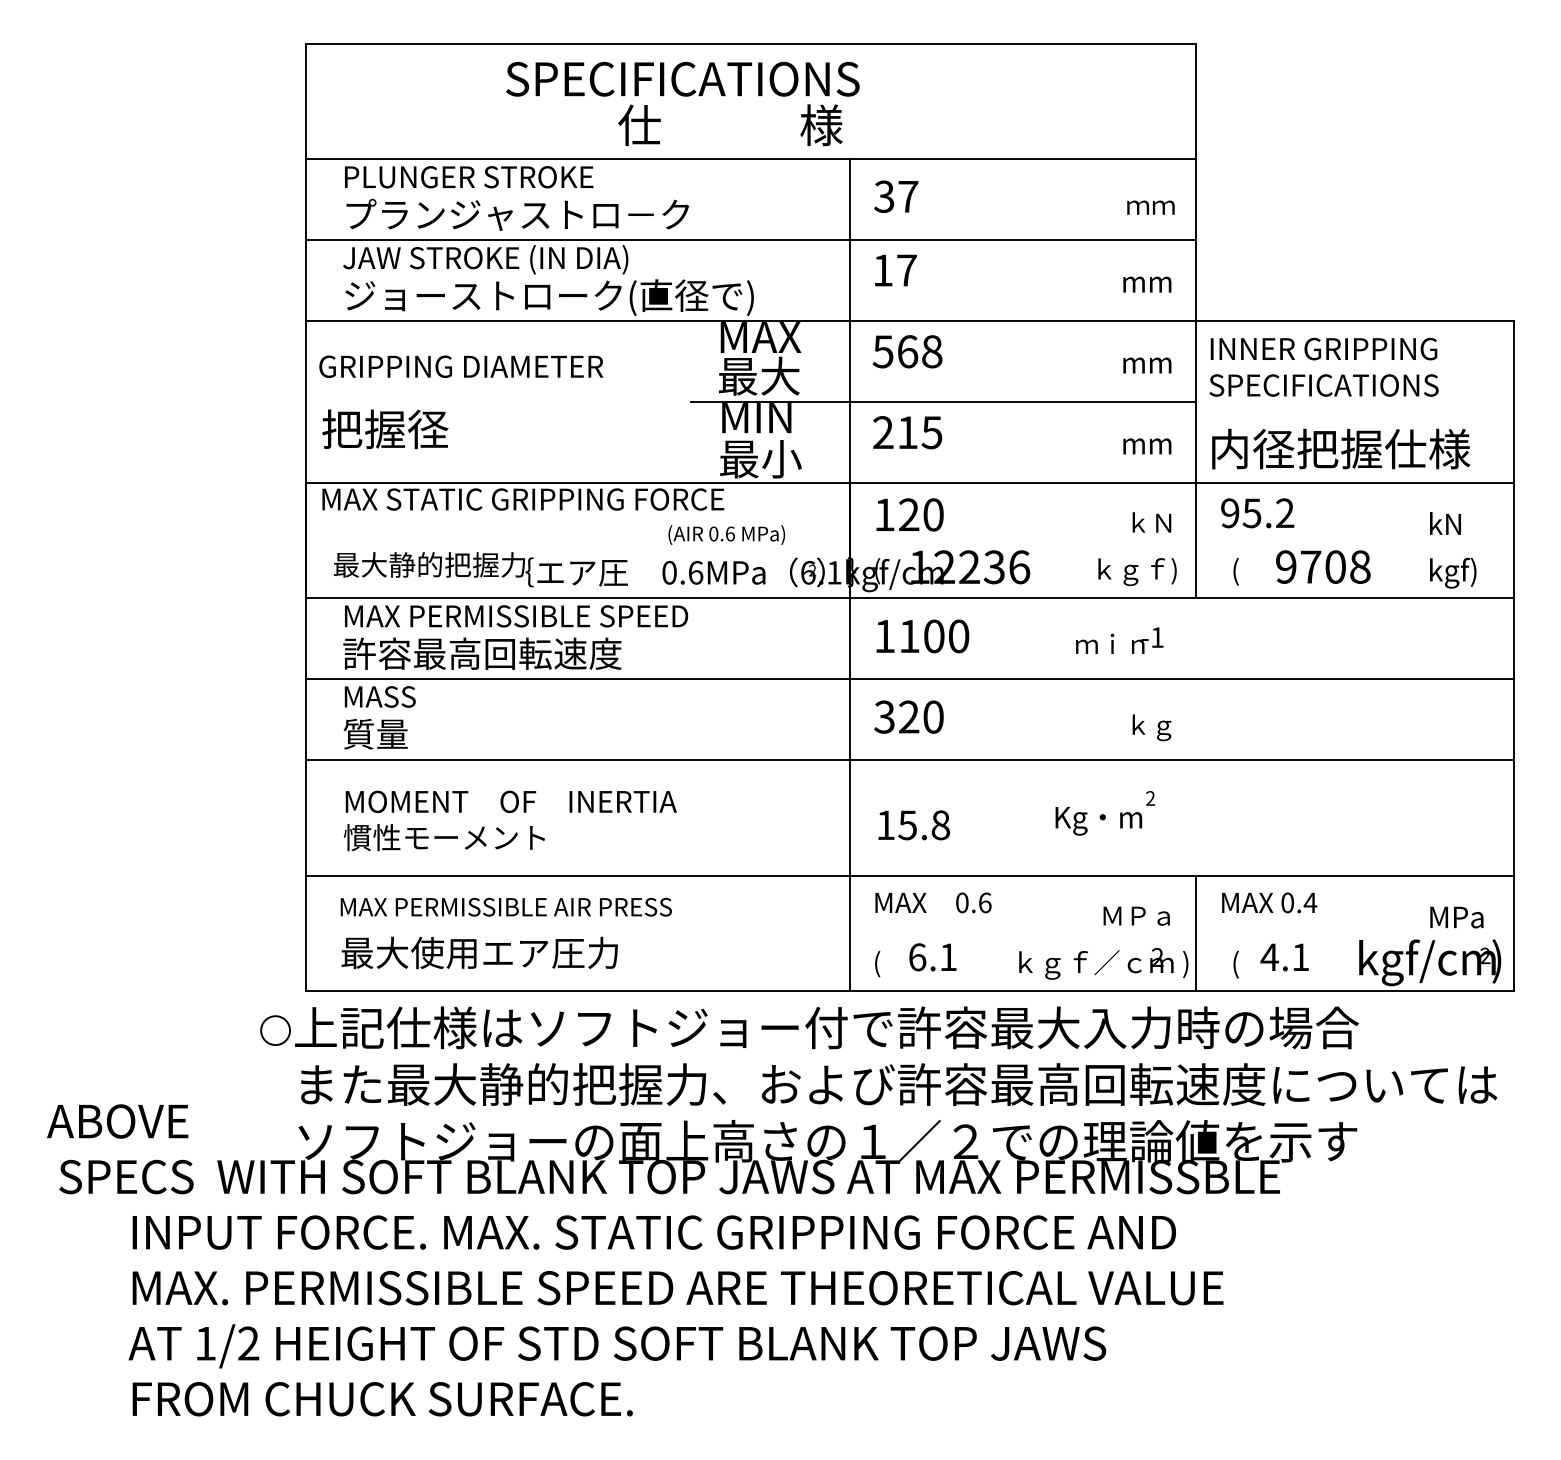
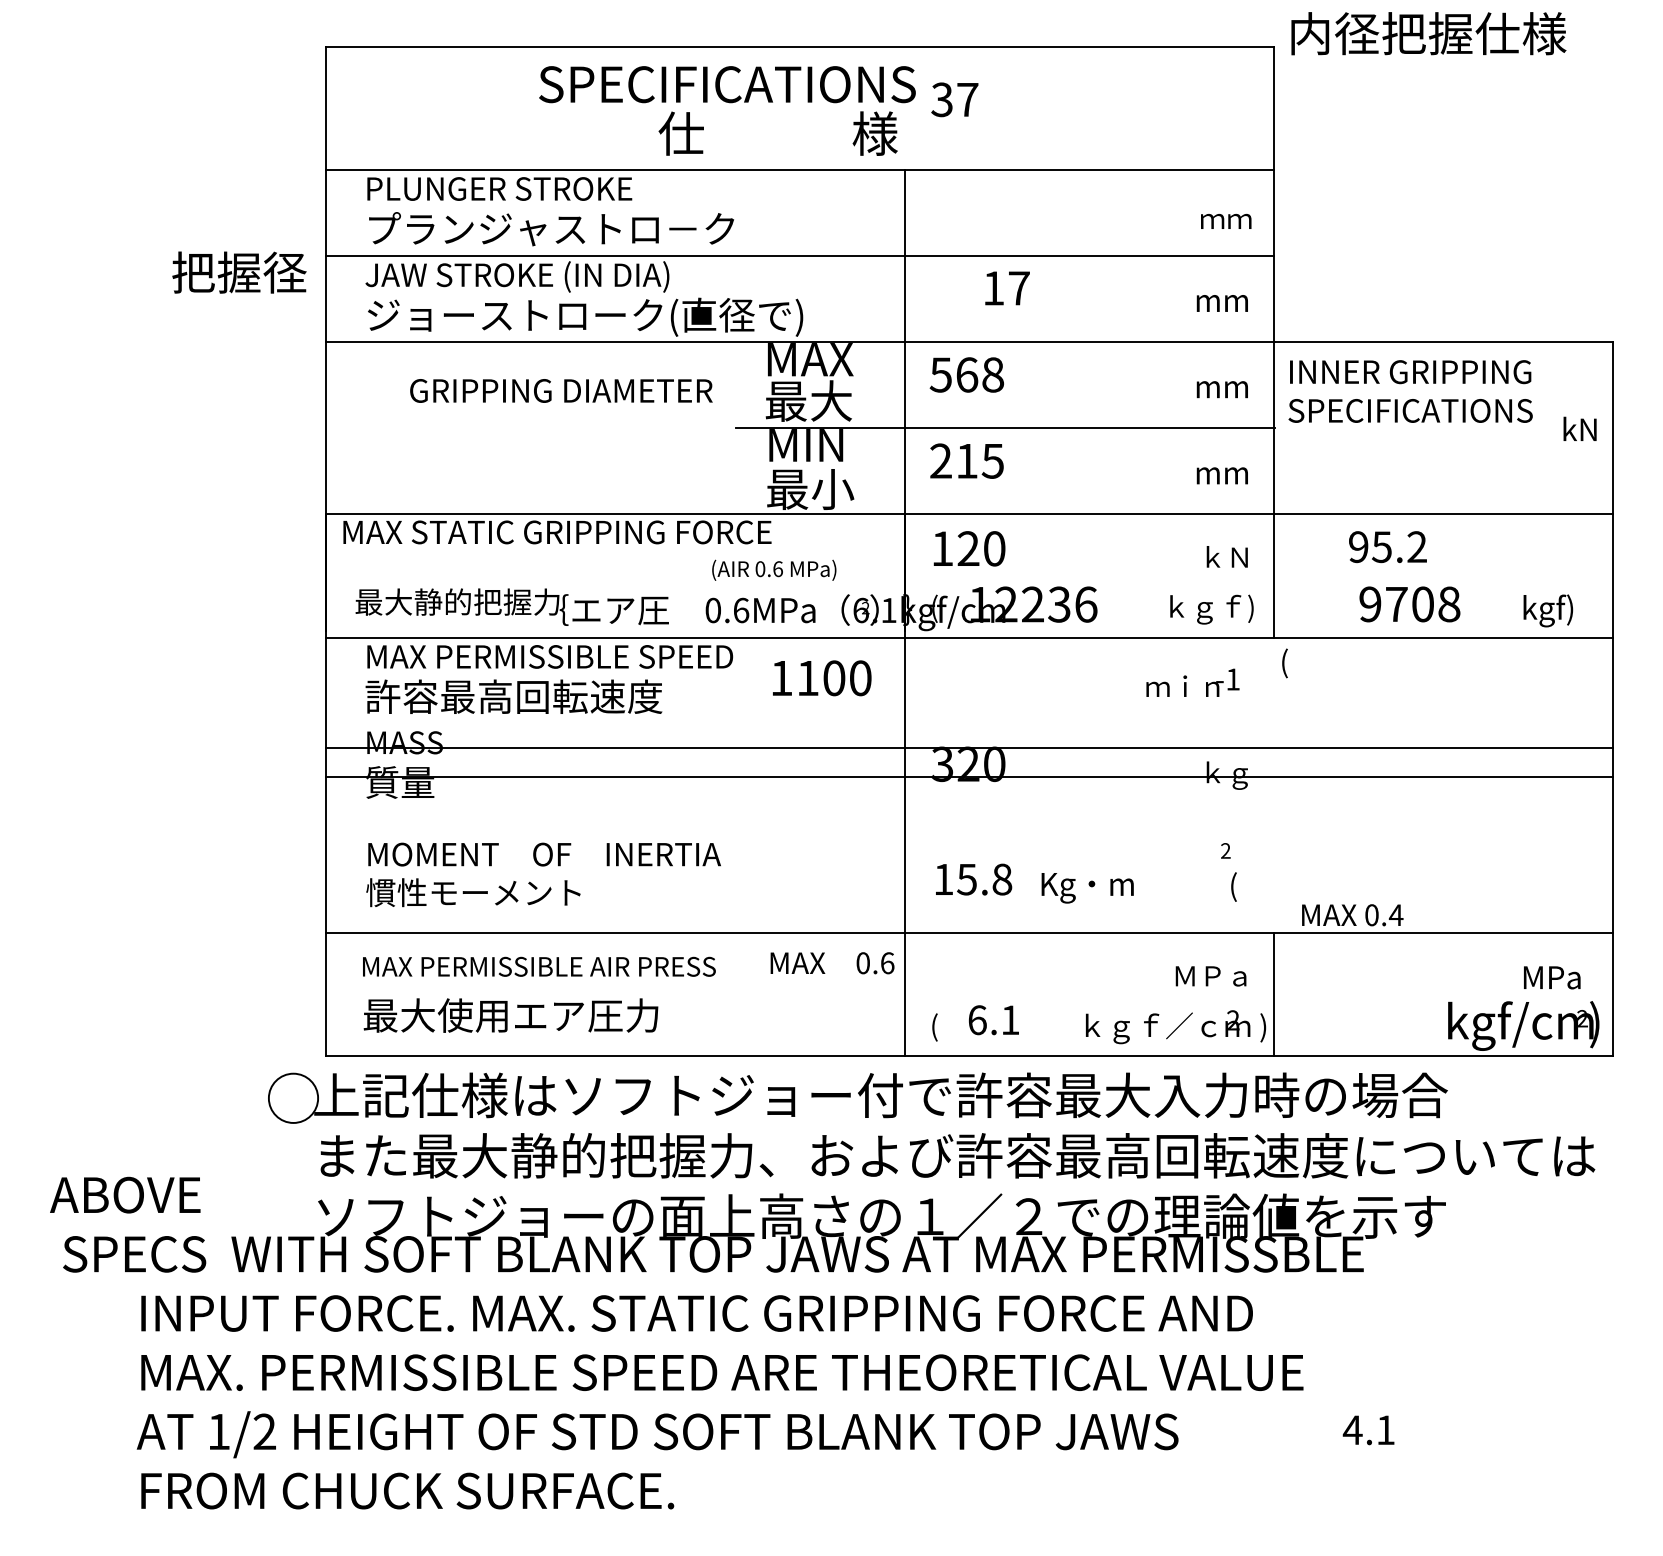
text: (895, 196) -> (954, 99), moved
text: (895, 270) -> (1007, 288), moved
text: (461, 366) -> (561, 390), moved
text: (385, 429) -> (239, 272), moved
text: (1340, 448) -> (1428, 33), moved
text: (1257, 513) -> (1387, 547), moved
text: (1444, 523) -> (1579, 428), moved
text: (1235, 571) -> (1284, 663), moved
text: (923, 636) -> (822, 678), moved
line: (910, 678) -> (969, 776), moved
line: (910, 759) -> (969, 747), moved
text: (1098, 821) -> (1087, 888), moved
text: (933, 903) -> (832, 963), moved
text: (1269, 903) -> (1352, 915), moved
text: (1284, 957) -> (1368, 1430), moved
text: (1235, 964) -> (1233, 886), moved
circle: (275, 1029) -> (293, 1097), size x1.6

